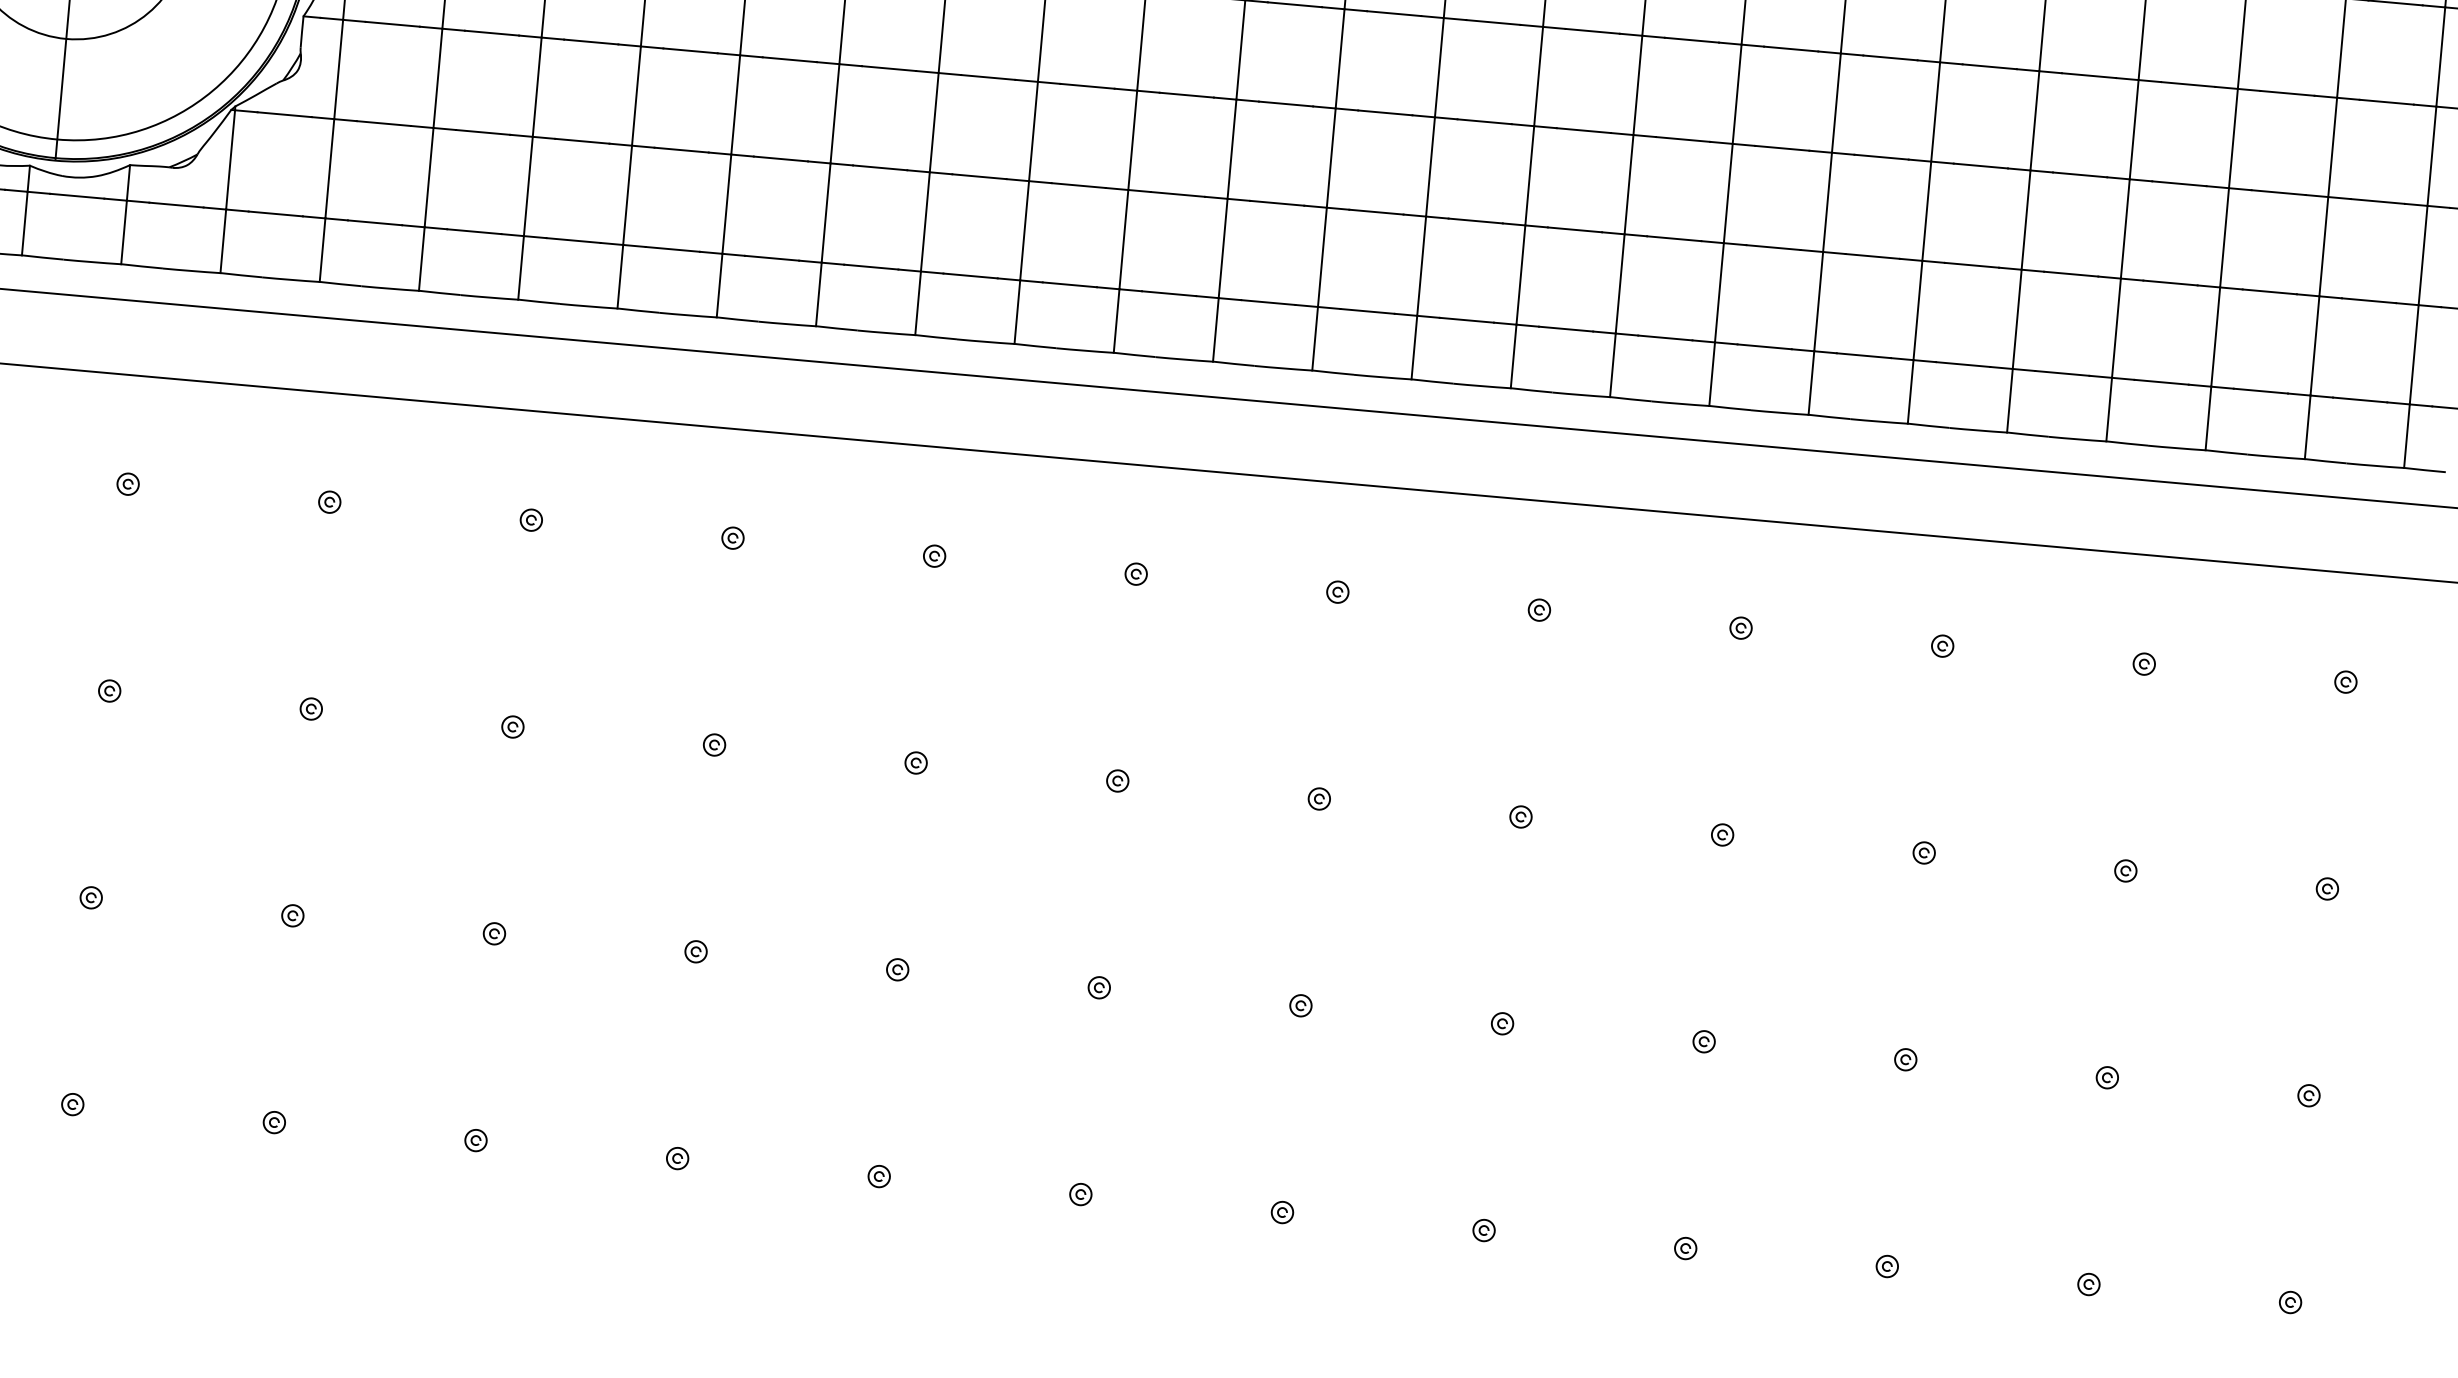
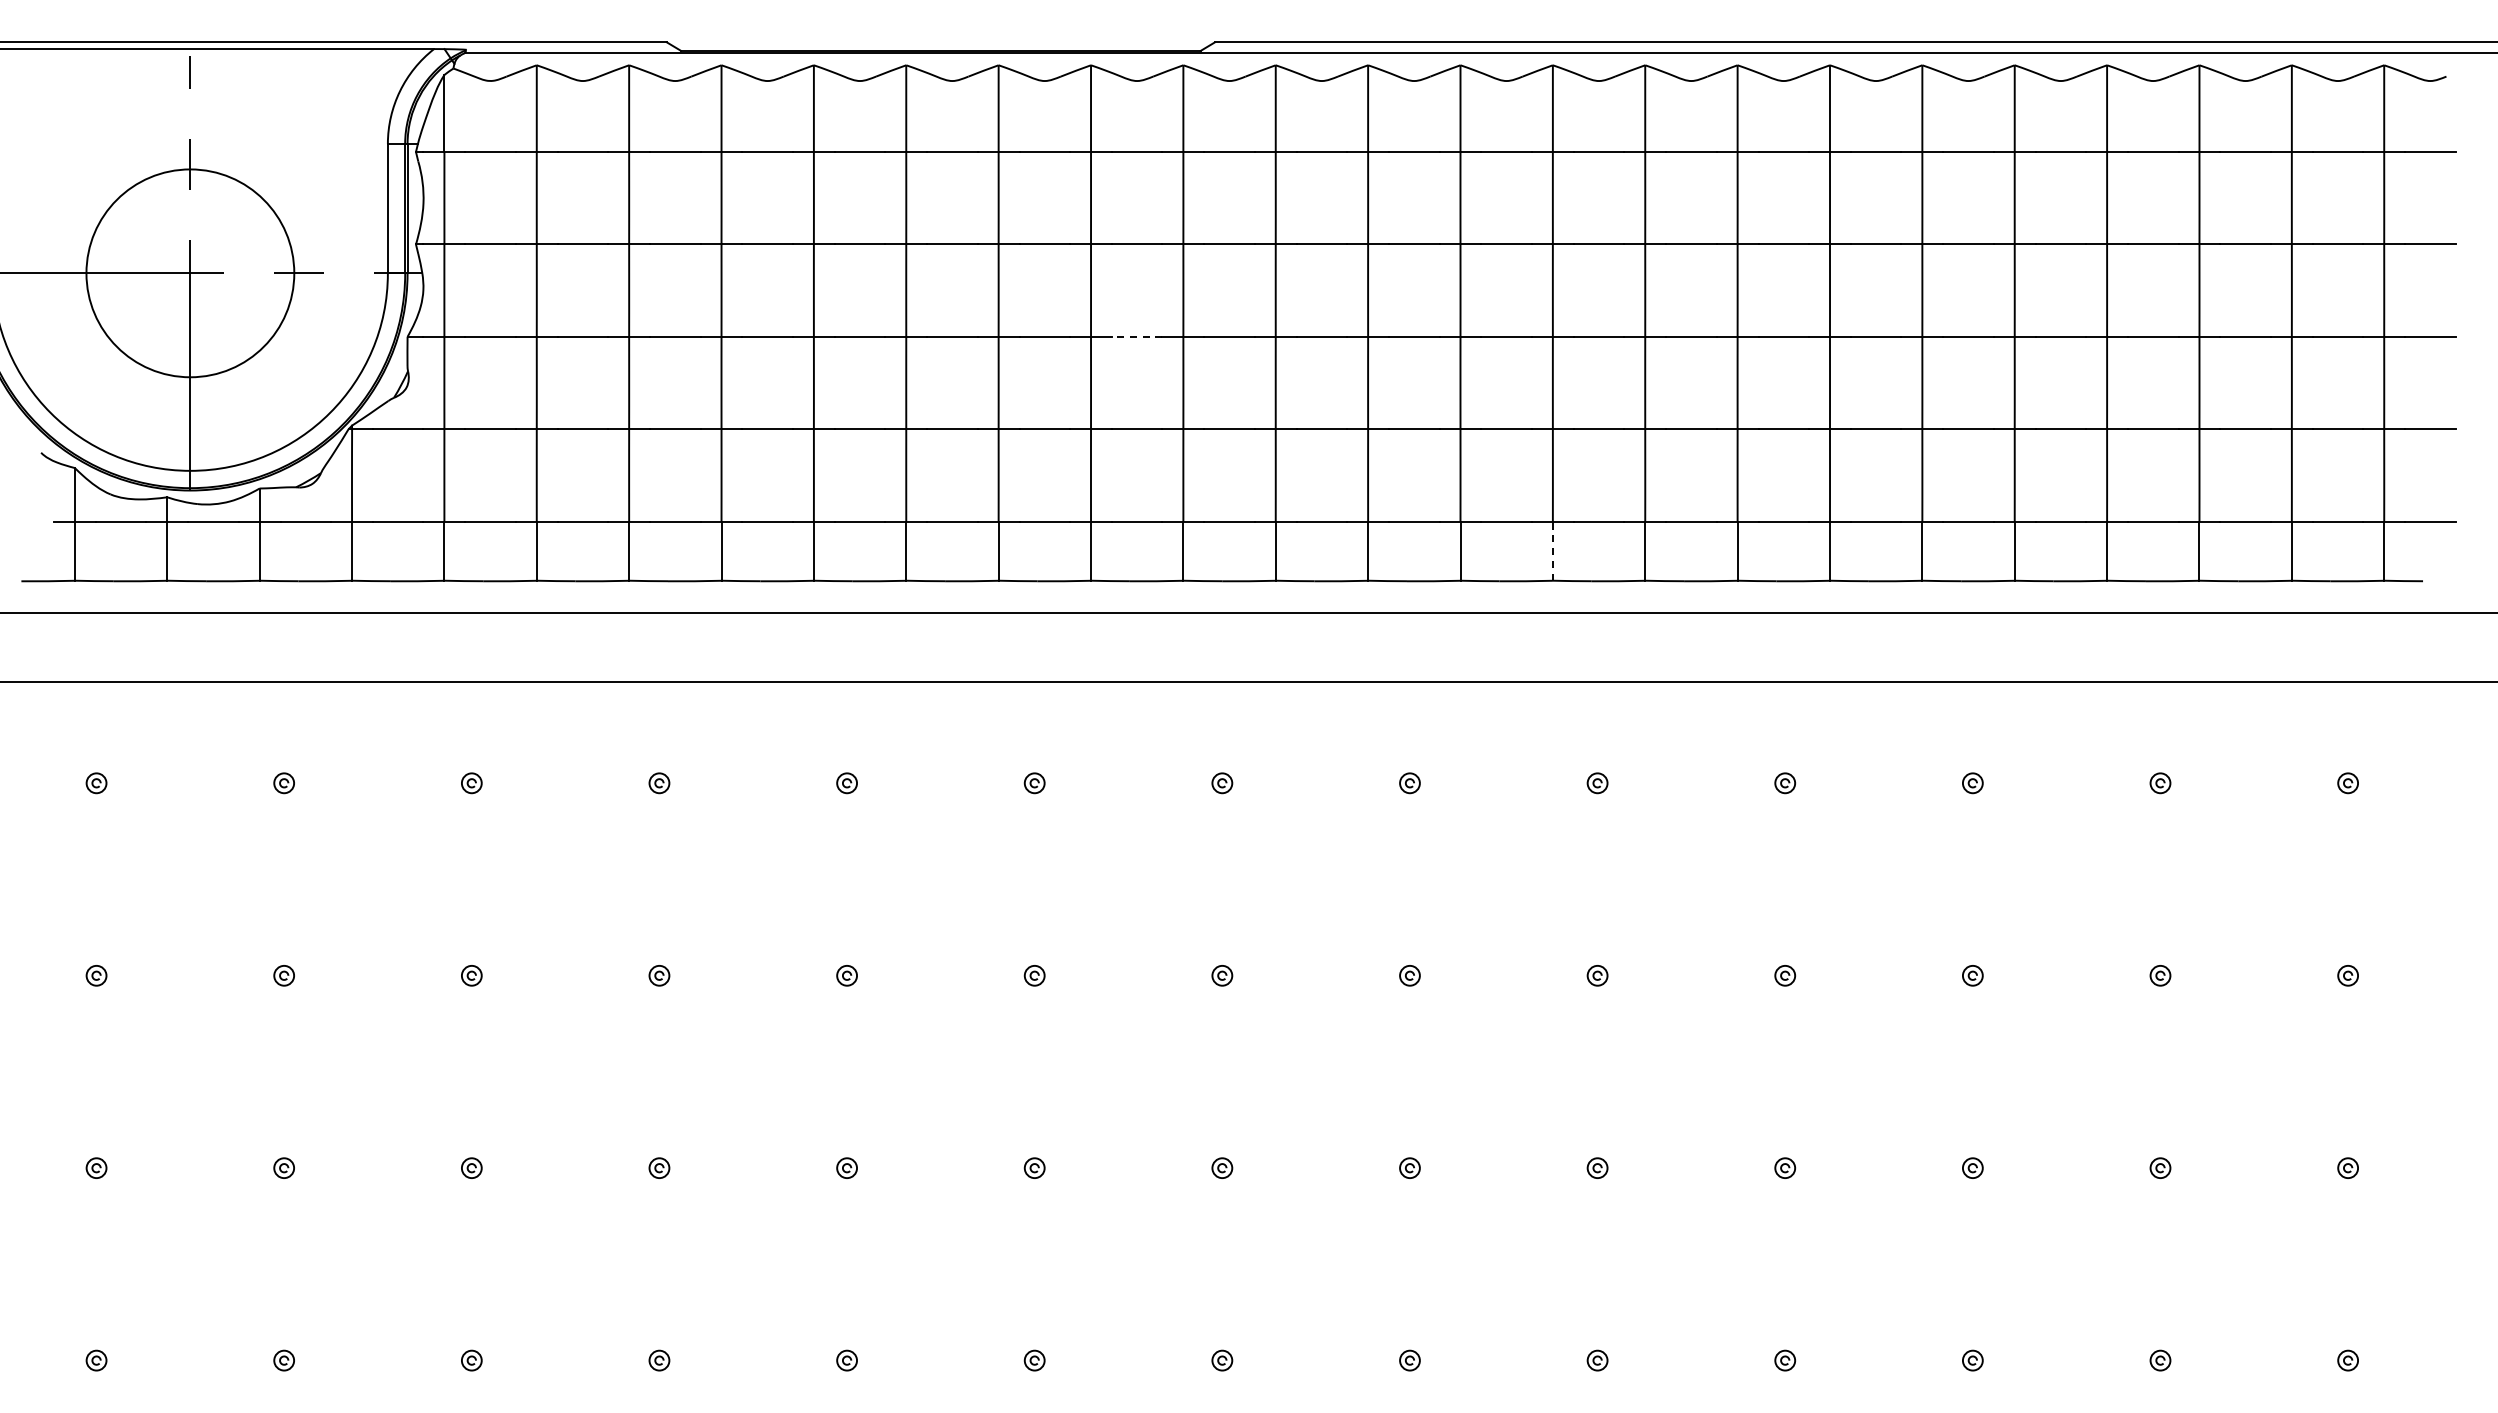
line: (1086, 85) -> (1136, 336), solid -> dashed
line: (1513, 356) -> (1552, 551), solid -> dashed

